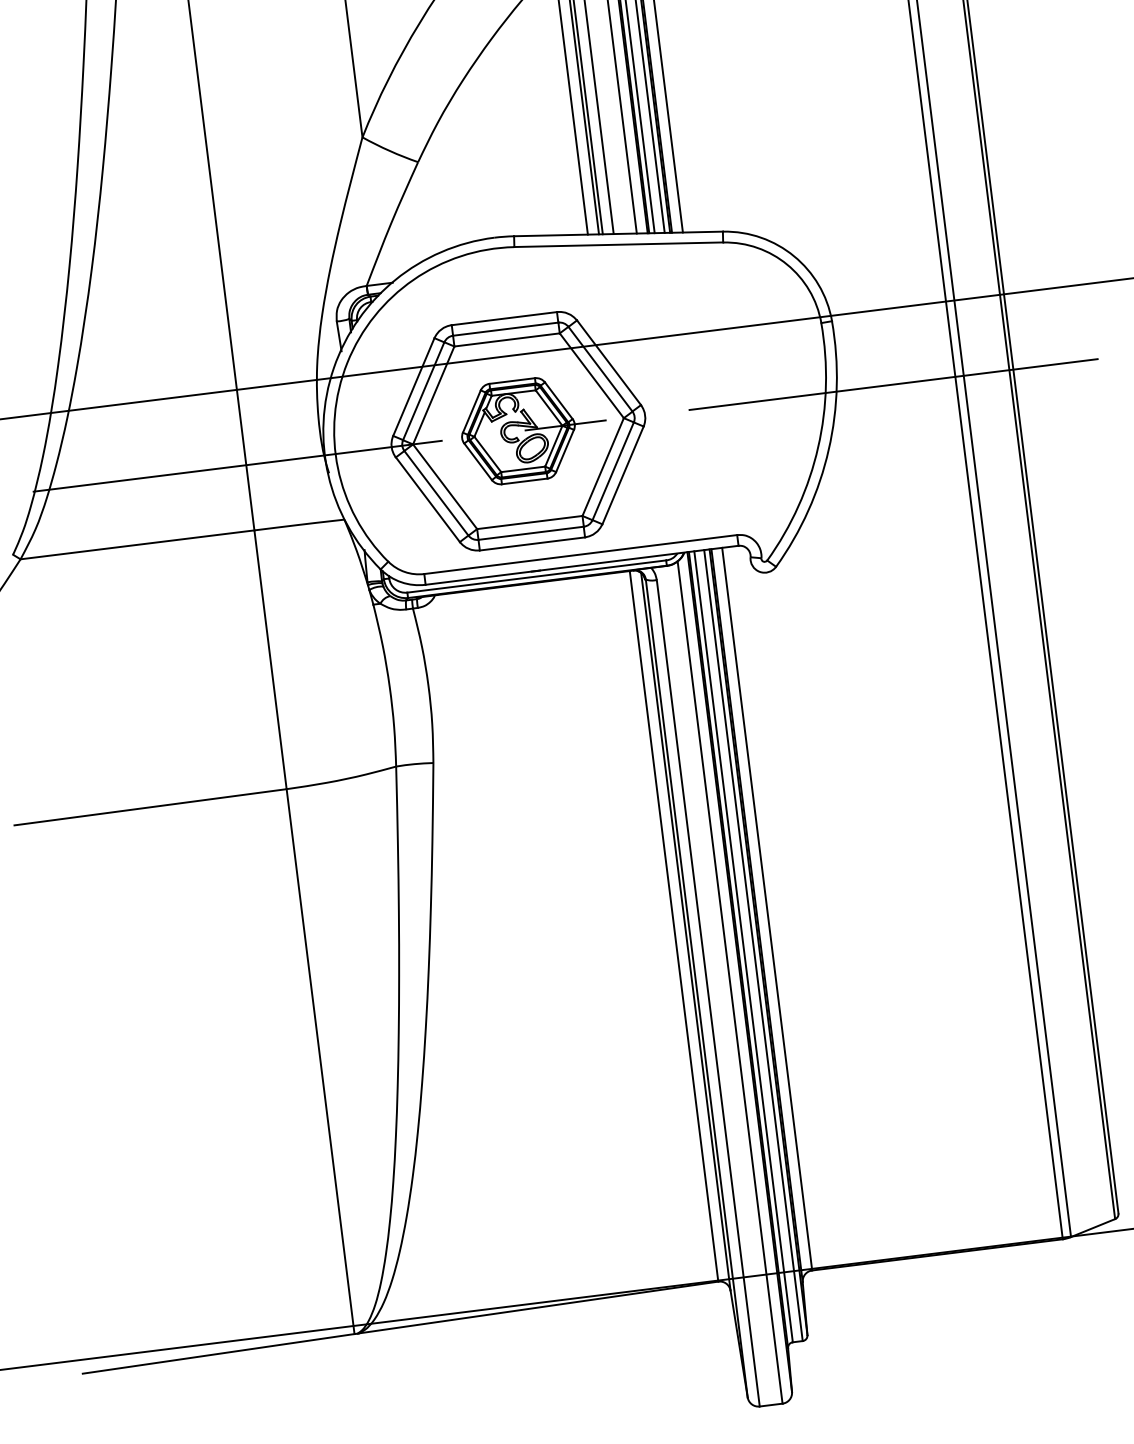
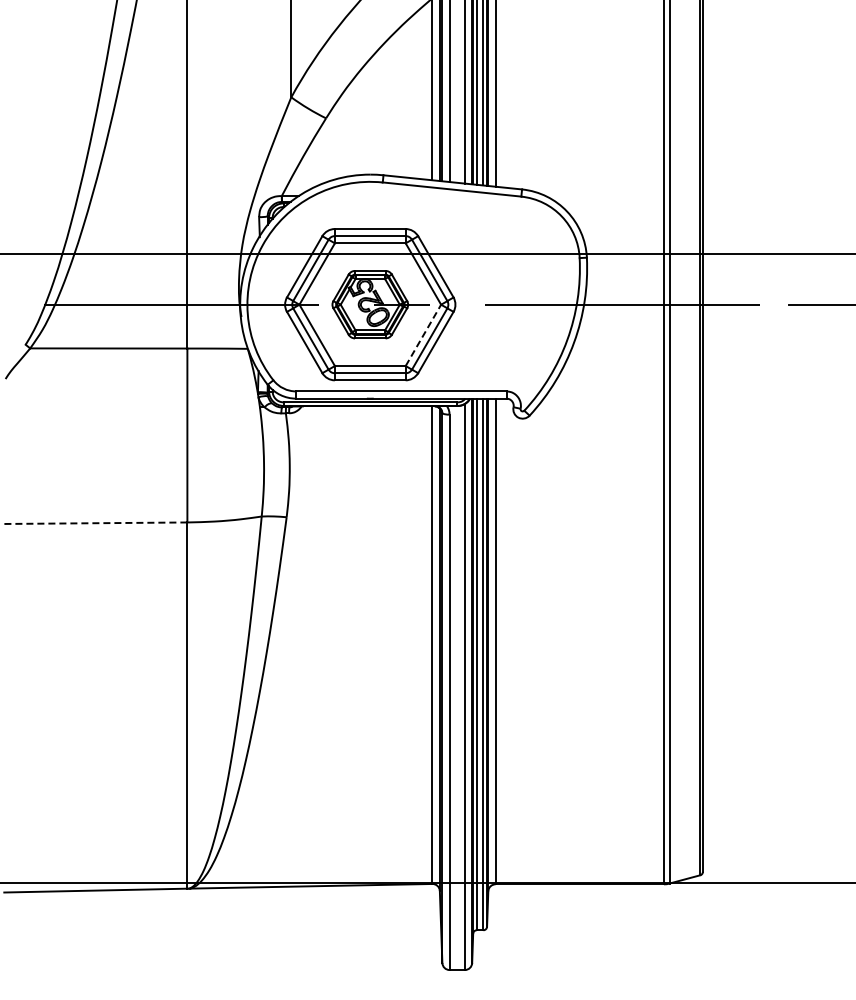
line: (603, 465) -> (423, 334), solid -> dashed
line: (150, 807) -> (95, 523), solid -> dashed

